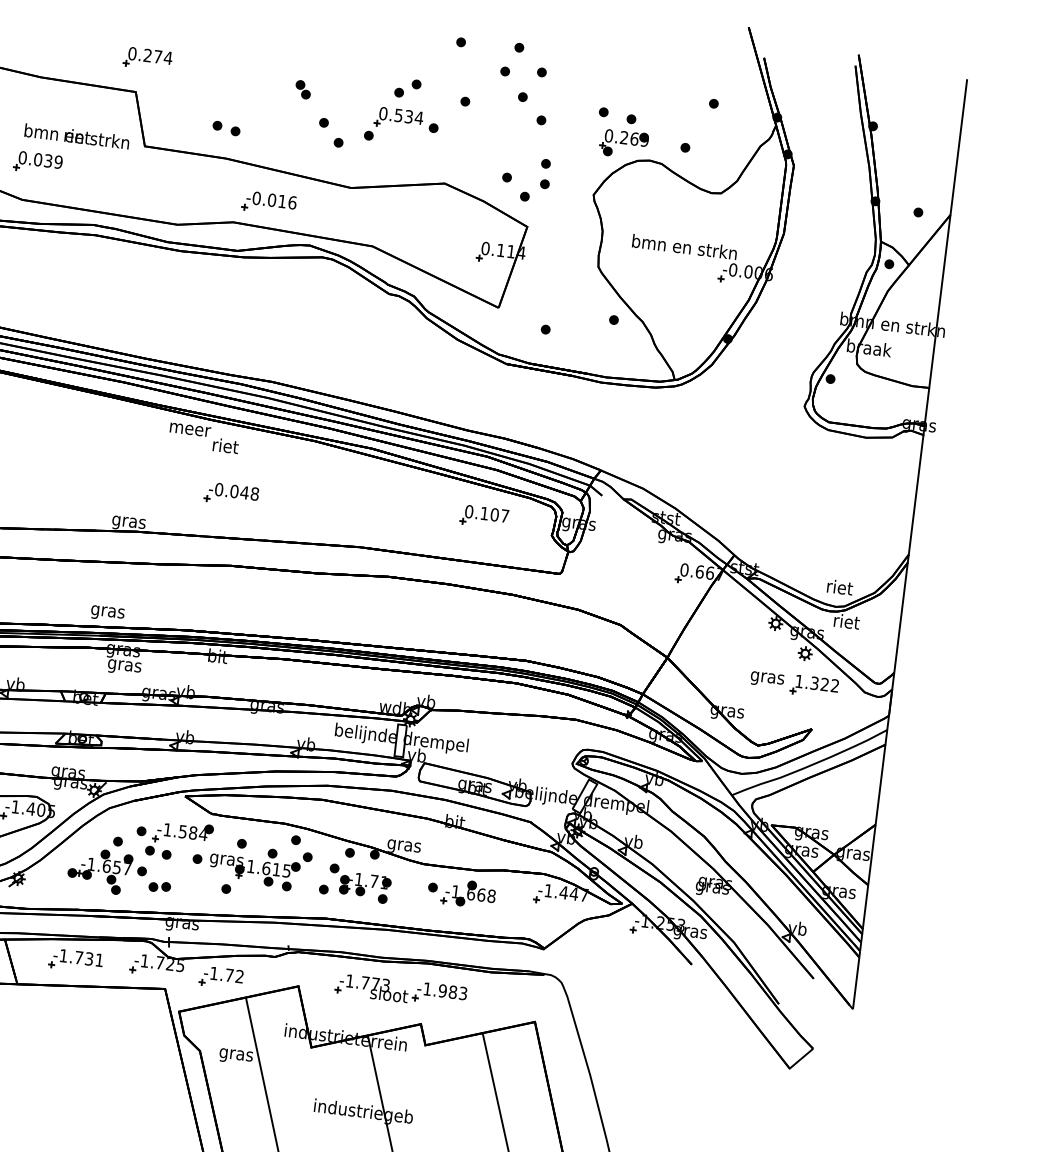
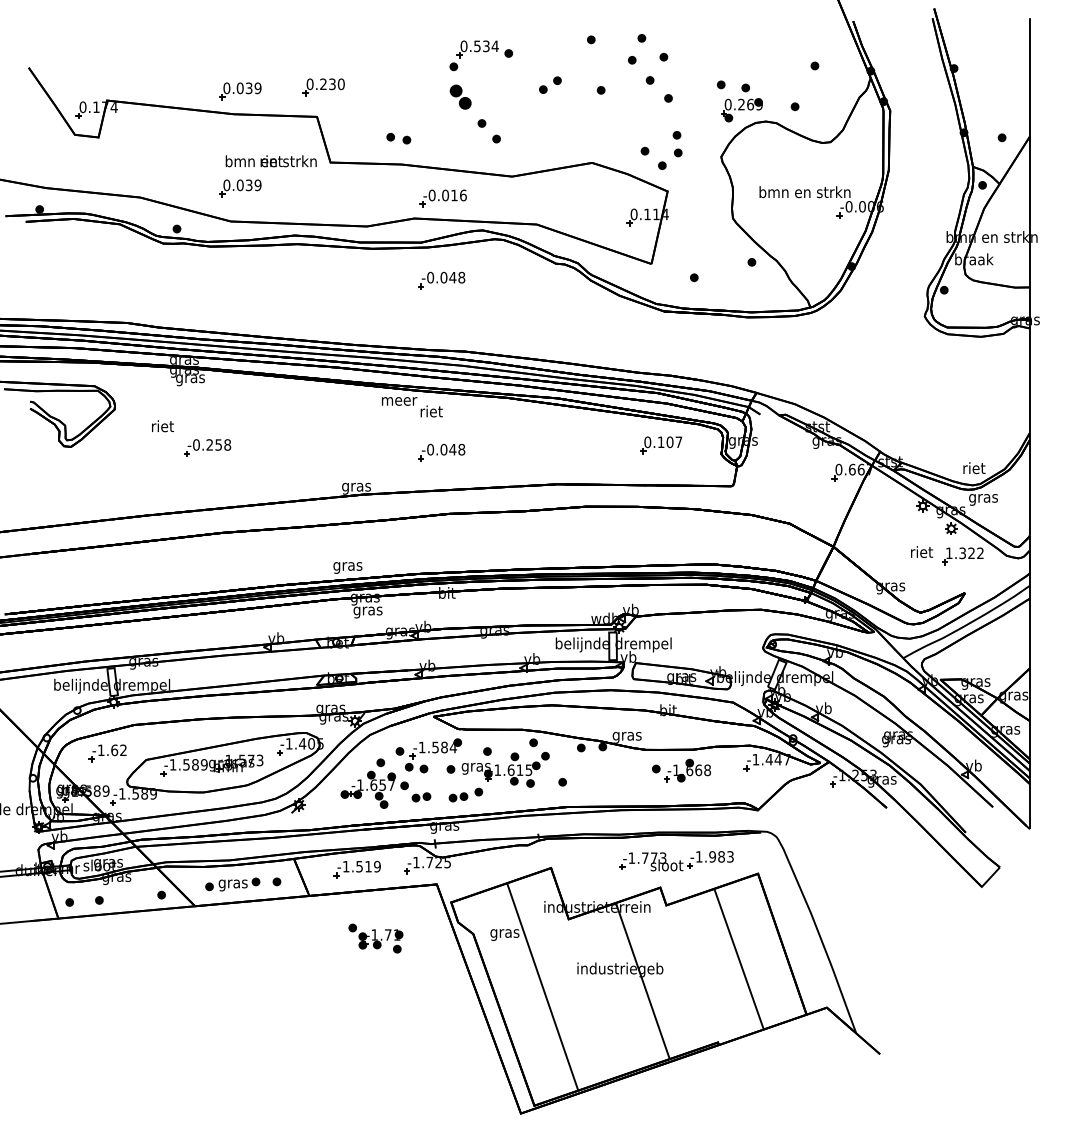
part: (51, 52) -> (240, 91), added
text: (162, 57) -> (336, 84), 0.274 -> 0.230
part: (303, 90) -> (460, 97), size x1.6
part: (402, 126) -> (481, 55), moved
part: (255, 297) -> (441, 280), added
text: (846, 622) -> (983, 497), riet -> gras
text: (767, 677) -> (921, 553), gras -> riet
part: (359, 883) -> (375, 938), moved
part: (202, 892) -> (458, 797), added
text: (89, 958) -> (368, 866), -1.731 -> -1.519
part: (220, 977) -> (483, 868), removed
part: (400, 991) -> (676, 861), moved

